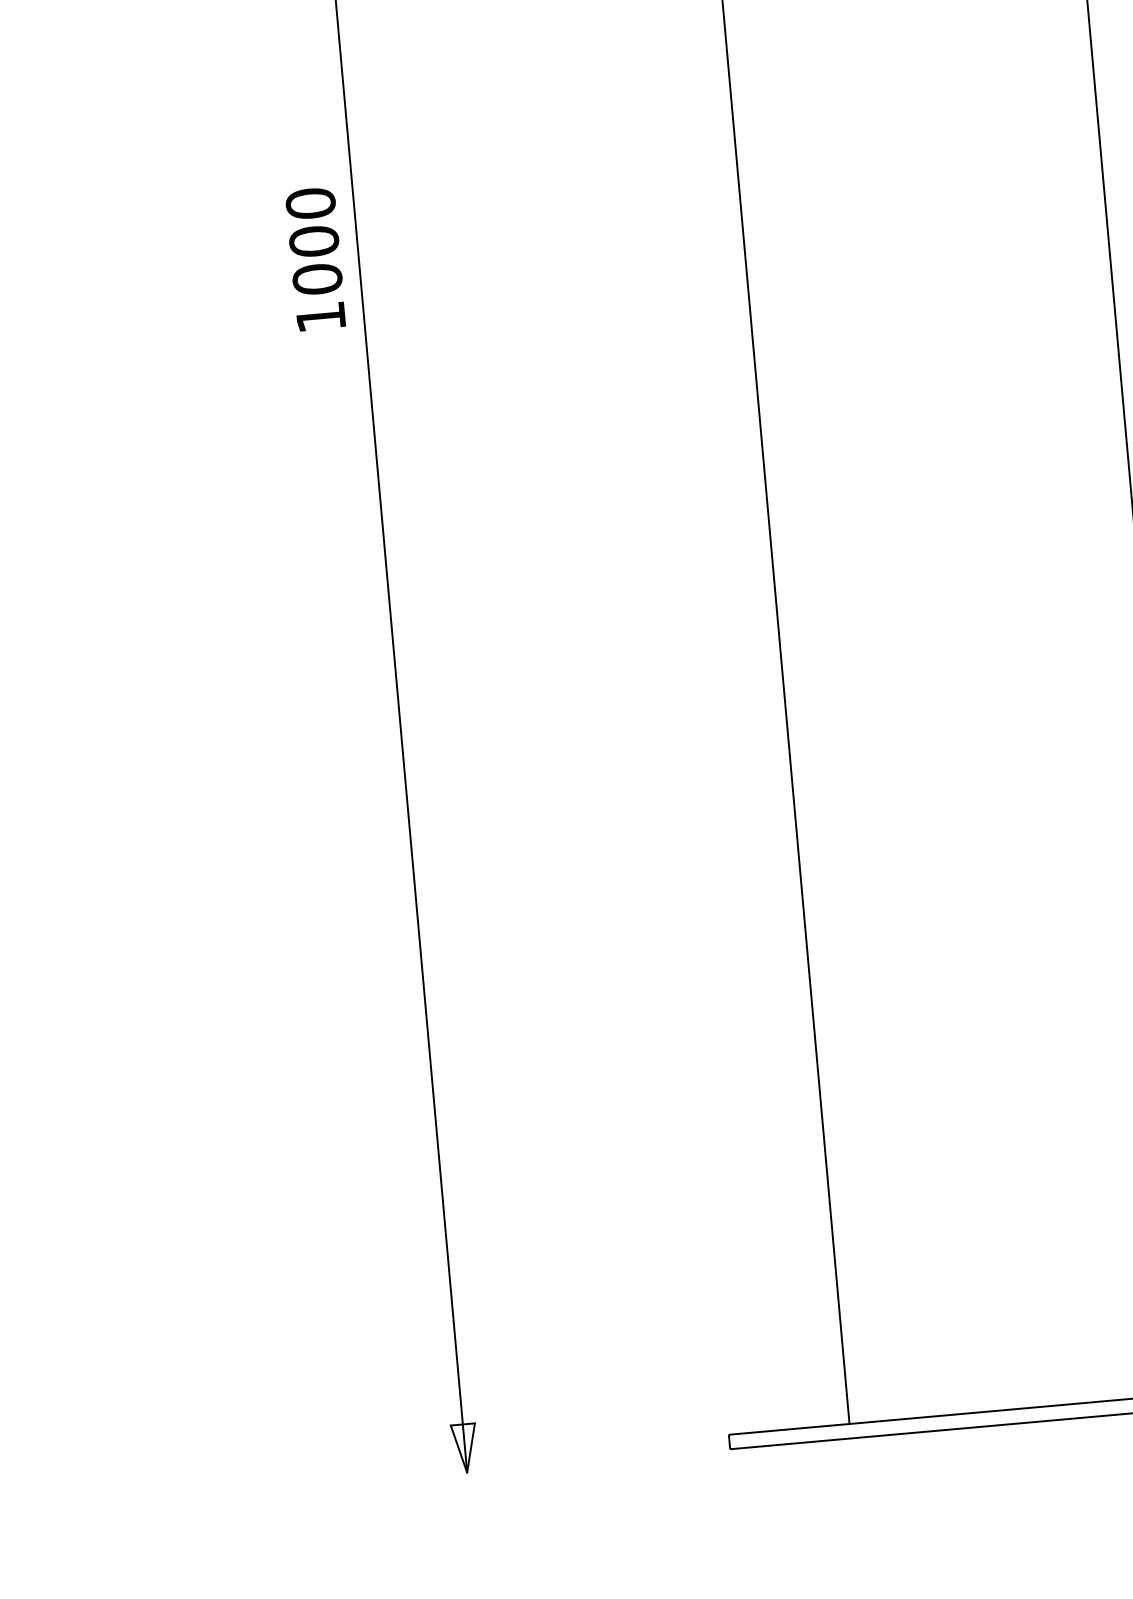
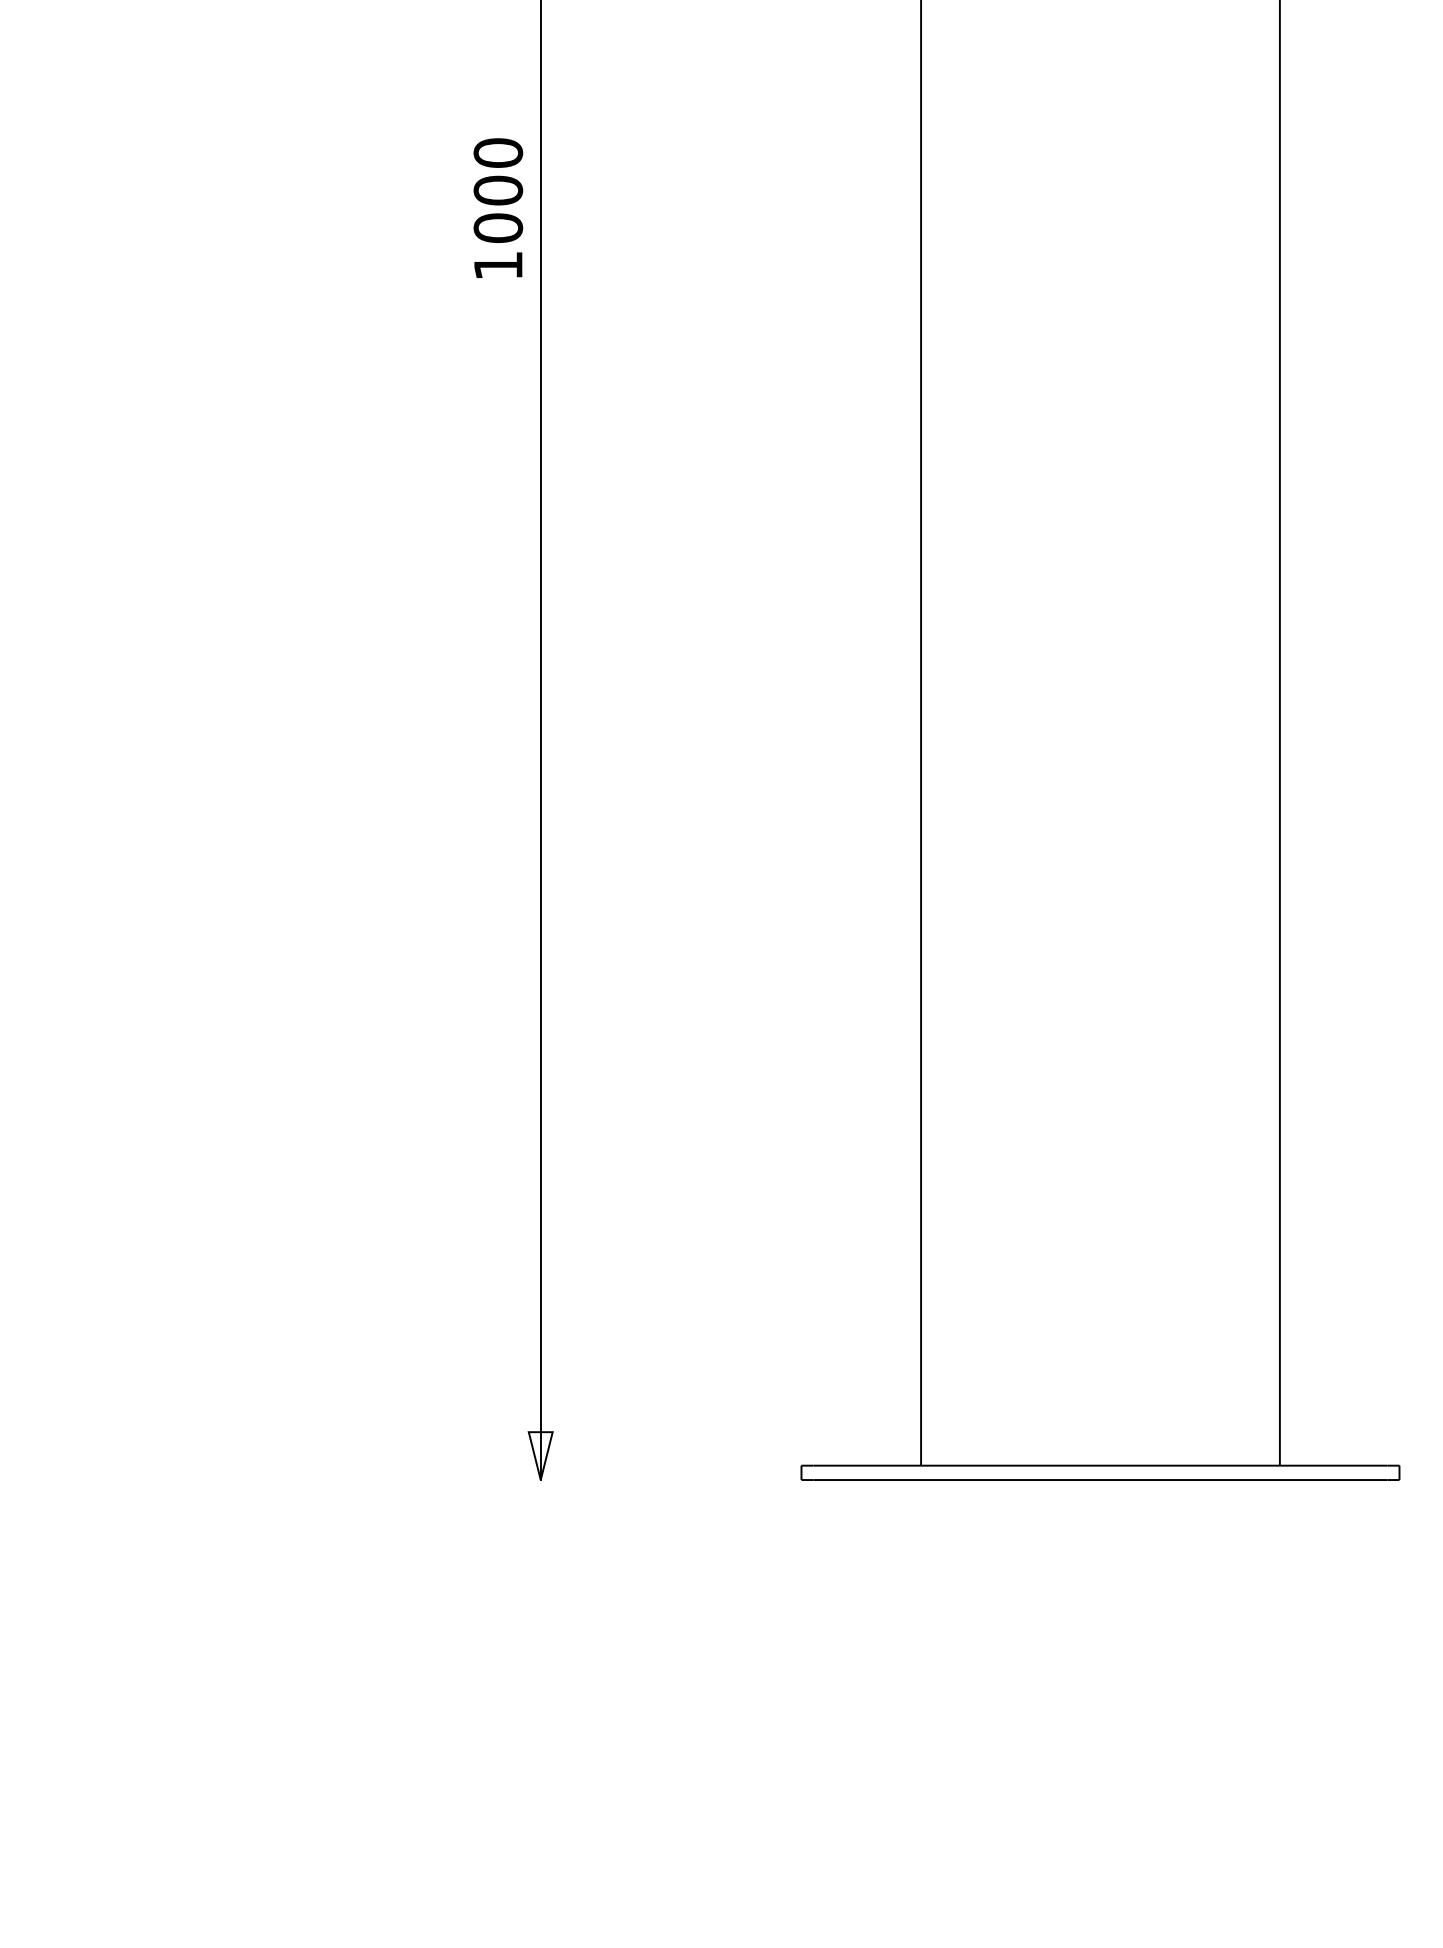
text: (315, 258) -> (498, 207), moved

